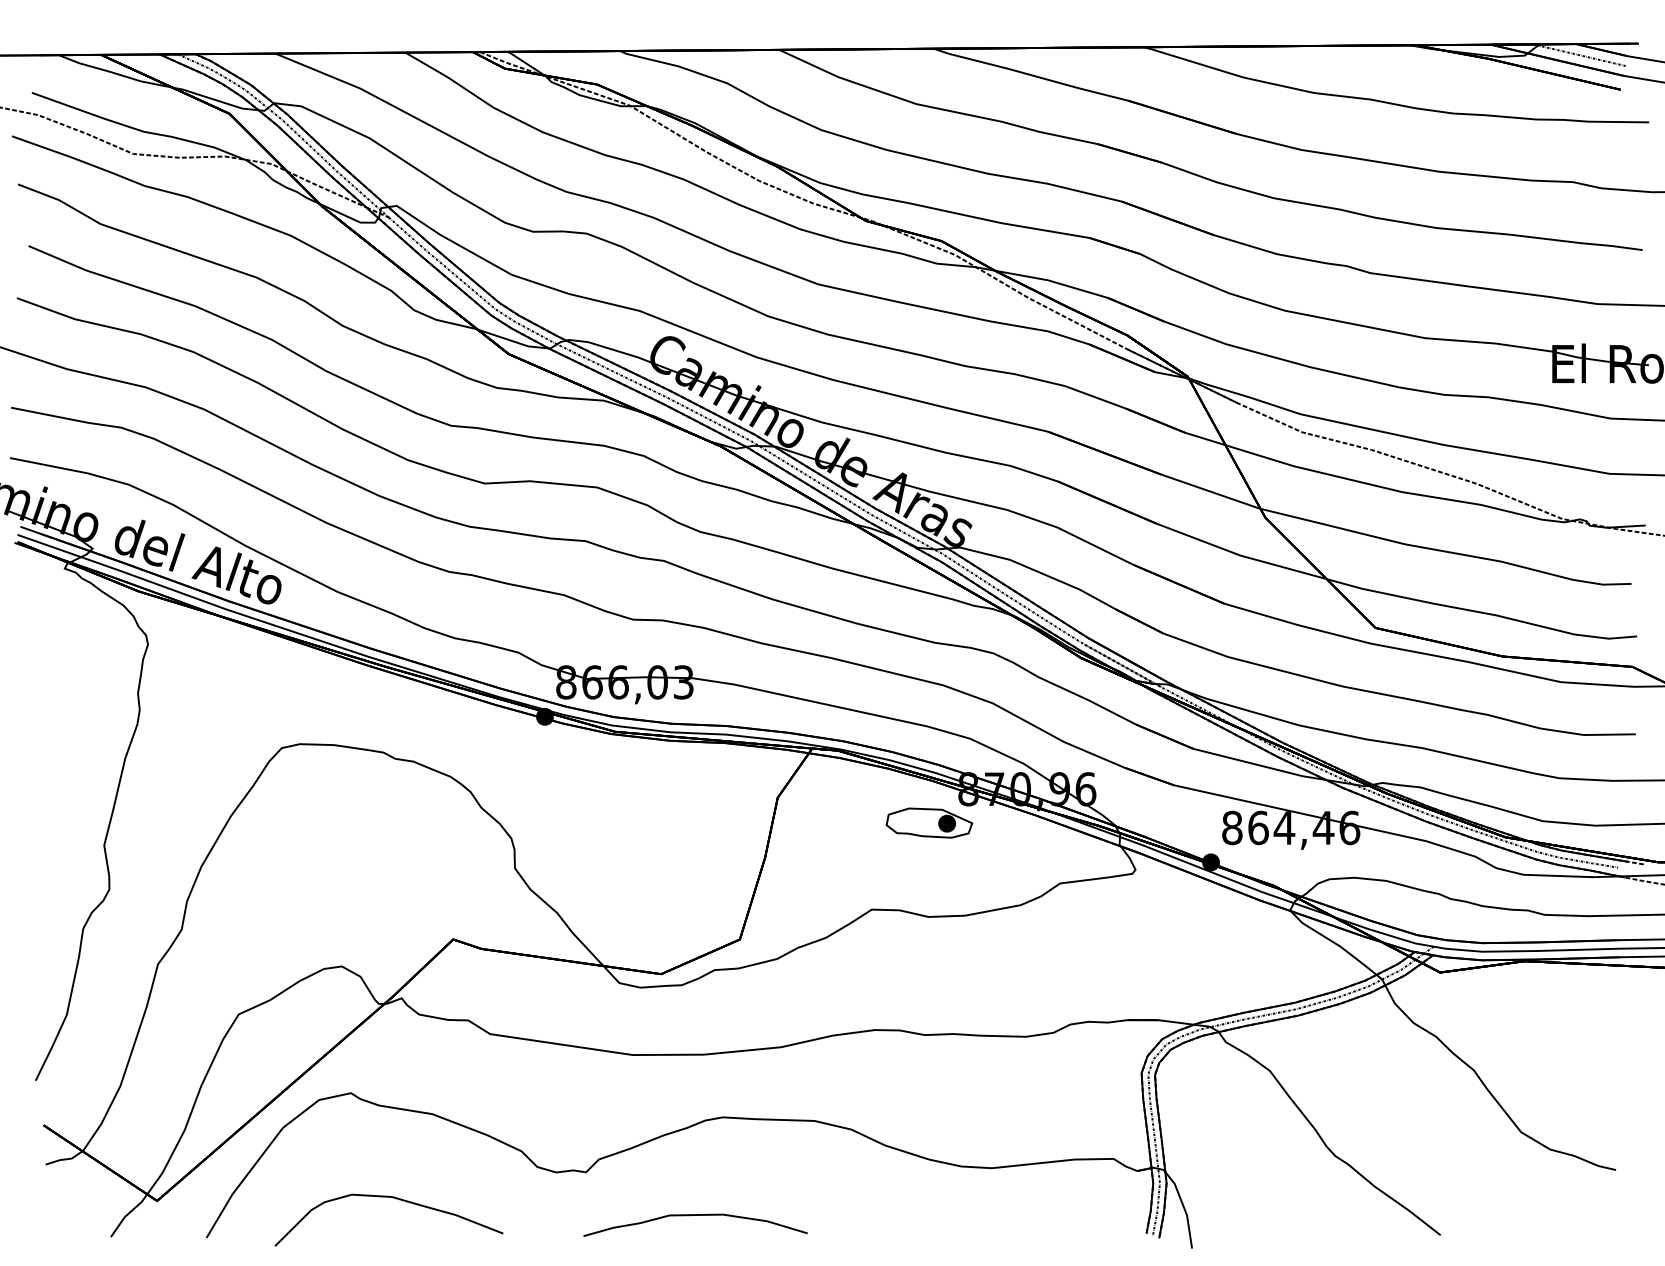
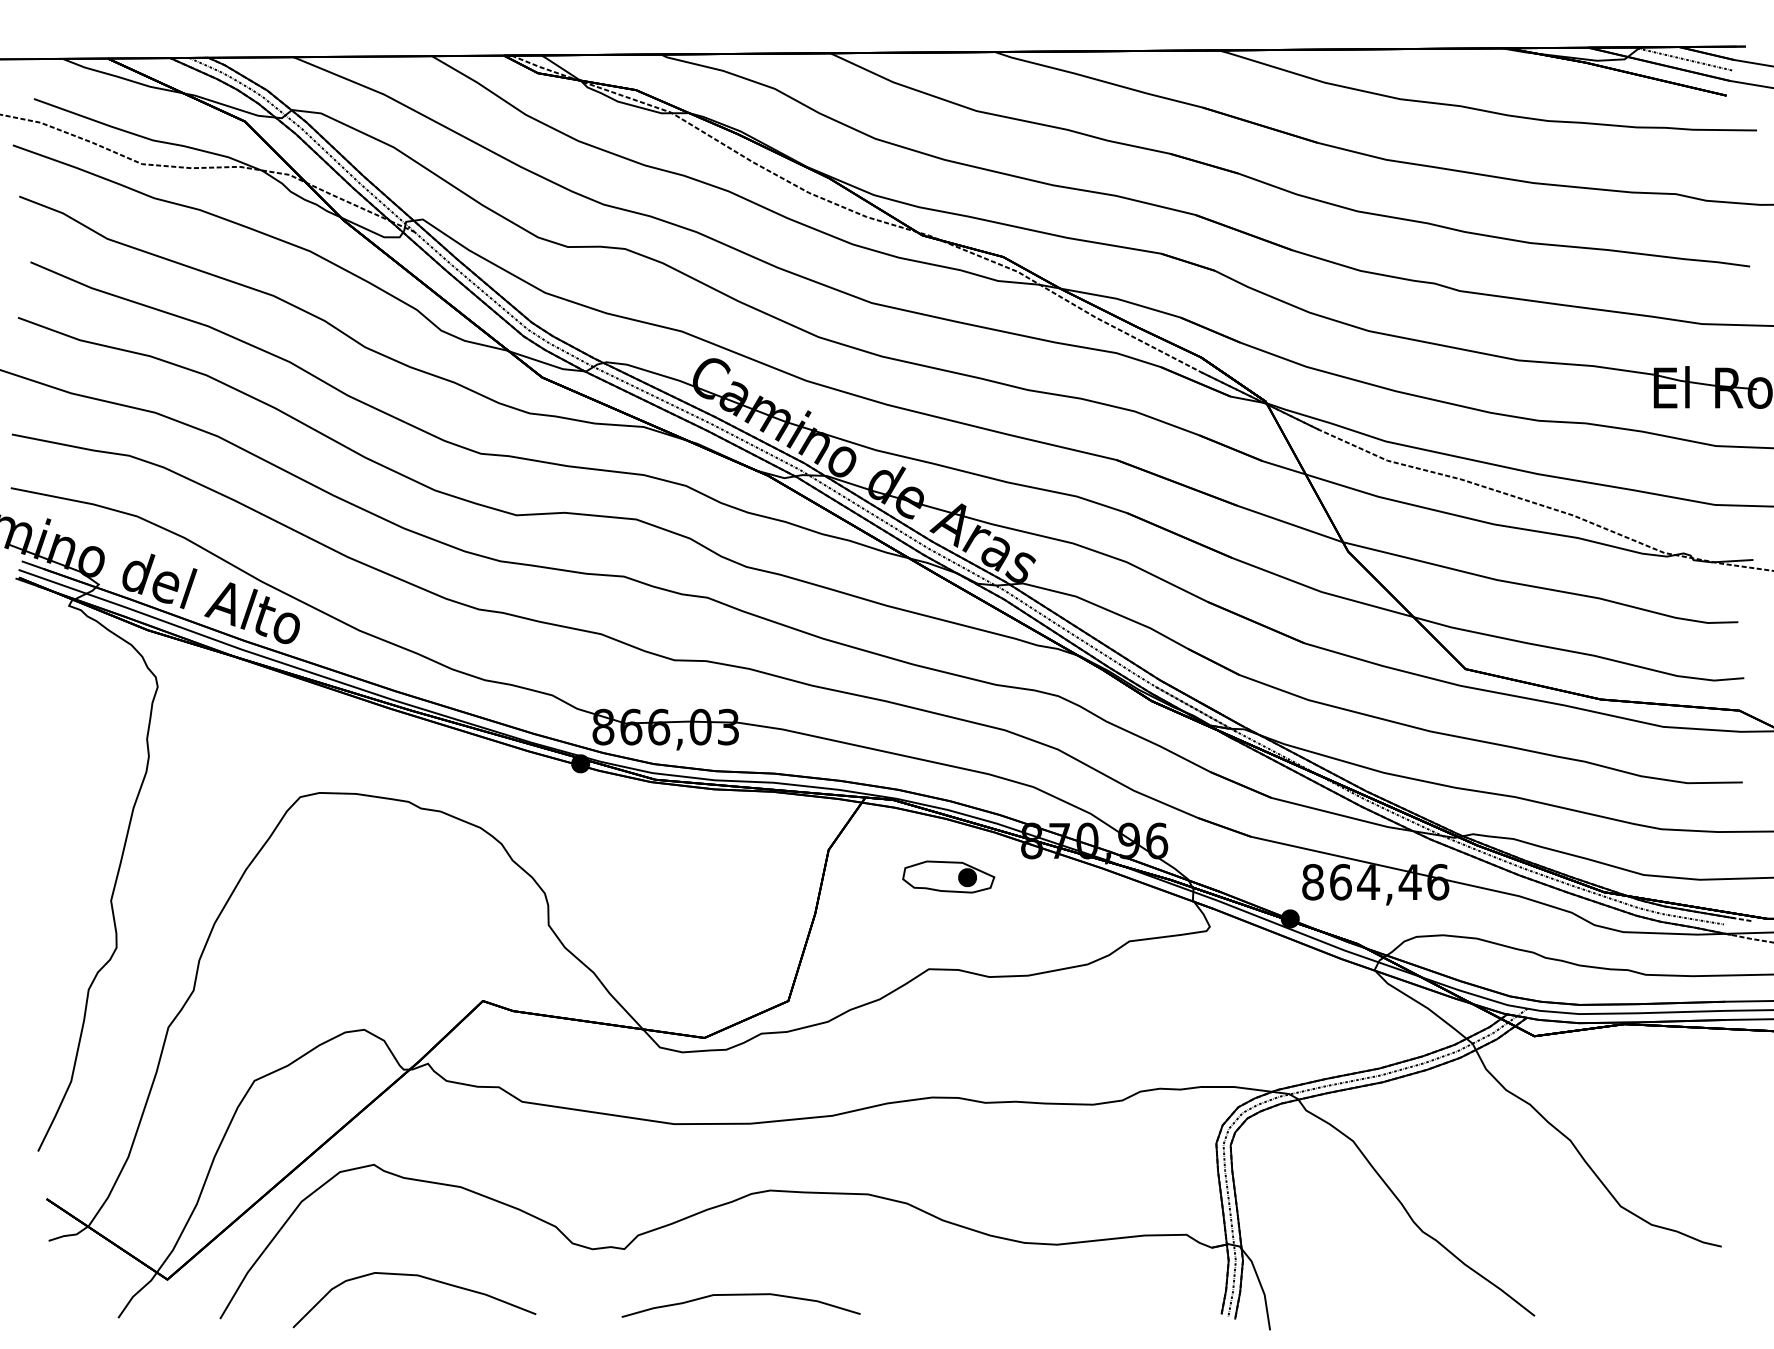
part: (929, 822) -> (948, 876), moved

